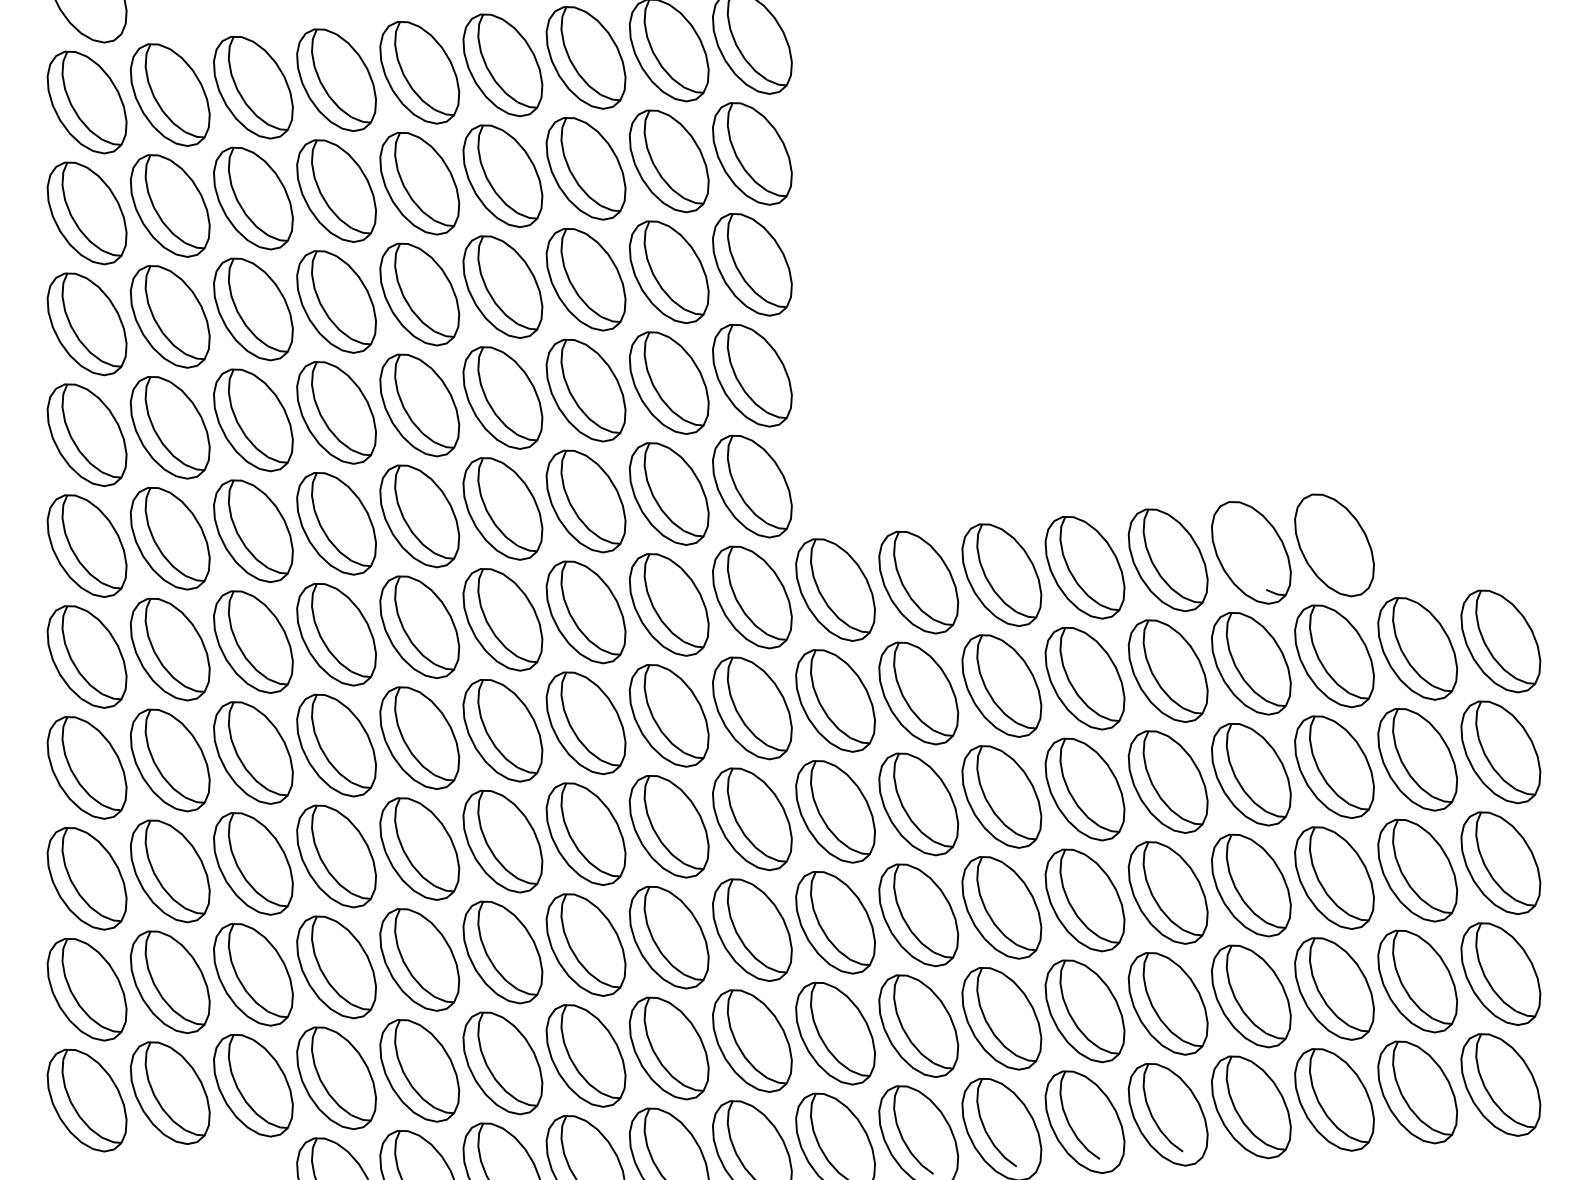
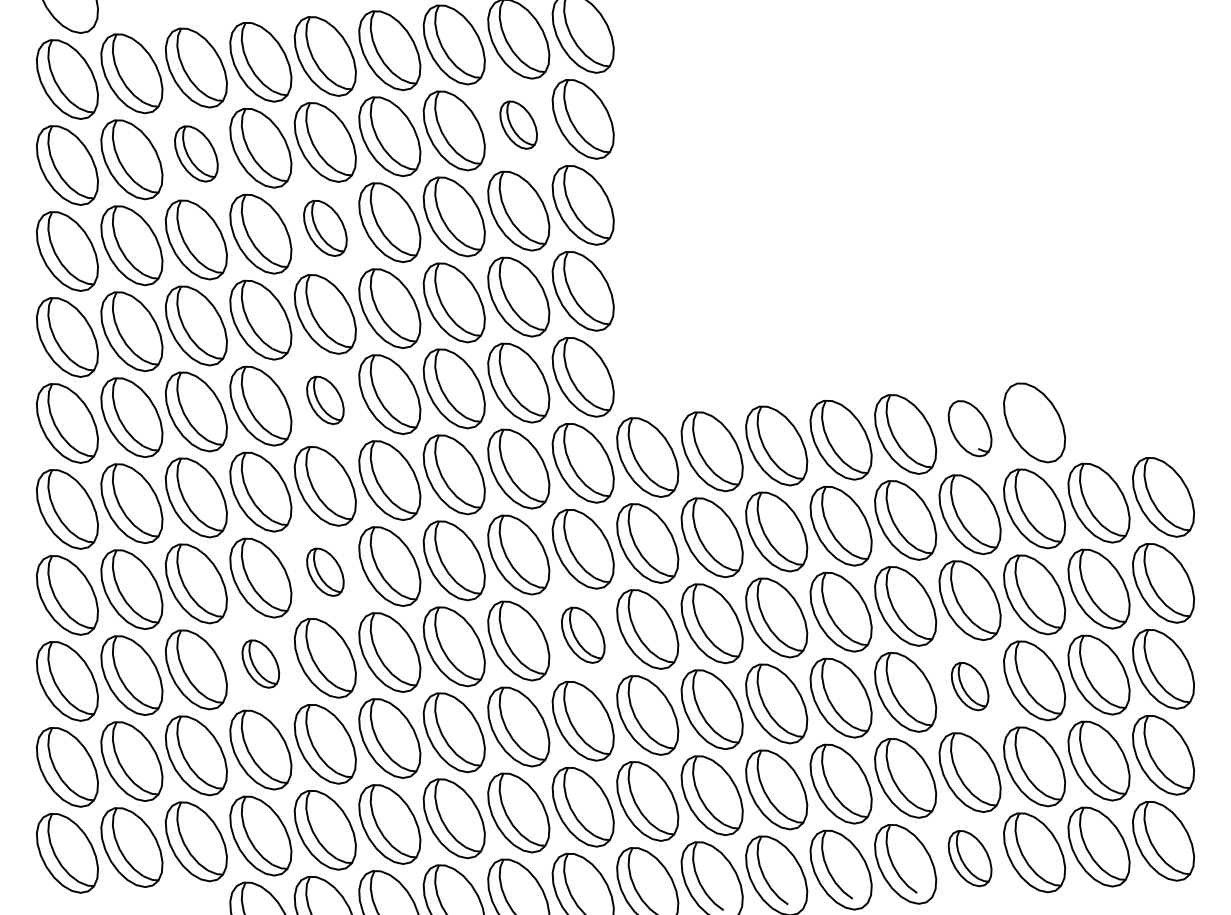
part: (668, 161) -> (518, 125), size x0.6
part: (253, 198) -> (196, 153), size x0.7
part: (419, 294) -> (325, 228), size x0.7
part: (419, 516) -> (325, 400), size x0.6
part: (1251, 552) -> (970, 428), size x0.7
part: (419, 737) -> (325, 571), size x0.6
part: (752, 819) -> (583, 635), size x0.7
part: (336, 856) -> (260, 664), size x0.6
part: (1251, 885) -> (970, 686), size x0.6
part: (1251, 1107) -> (970, 858), size x0.7

